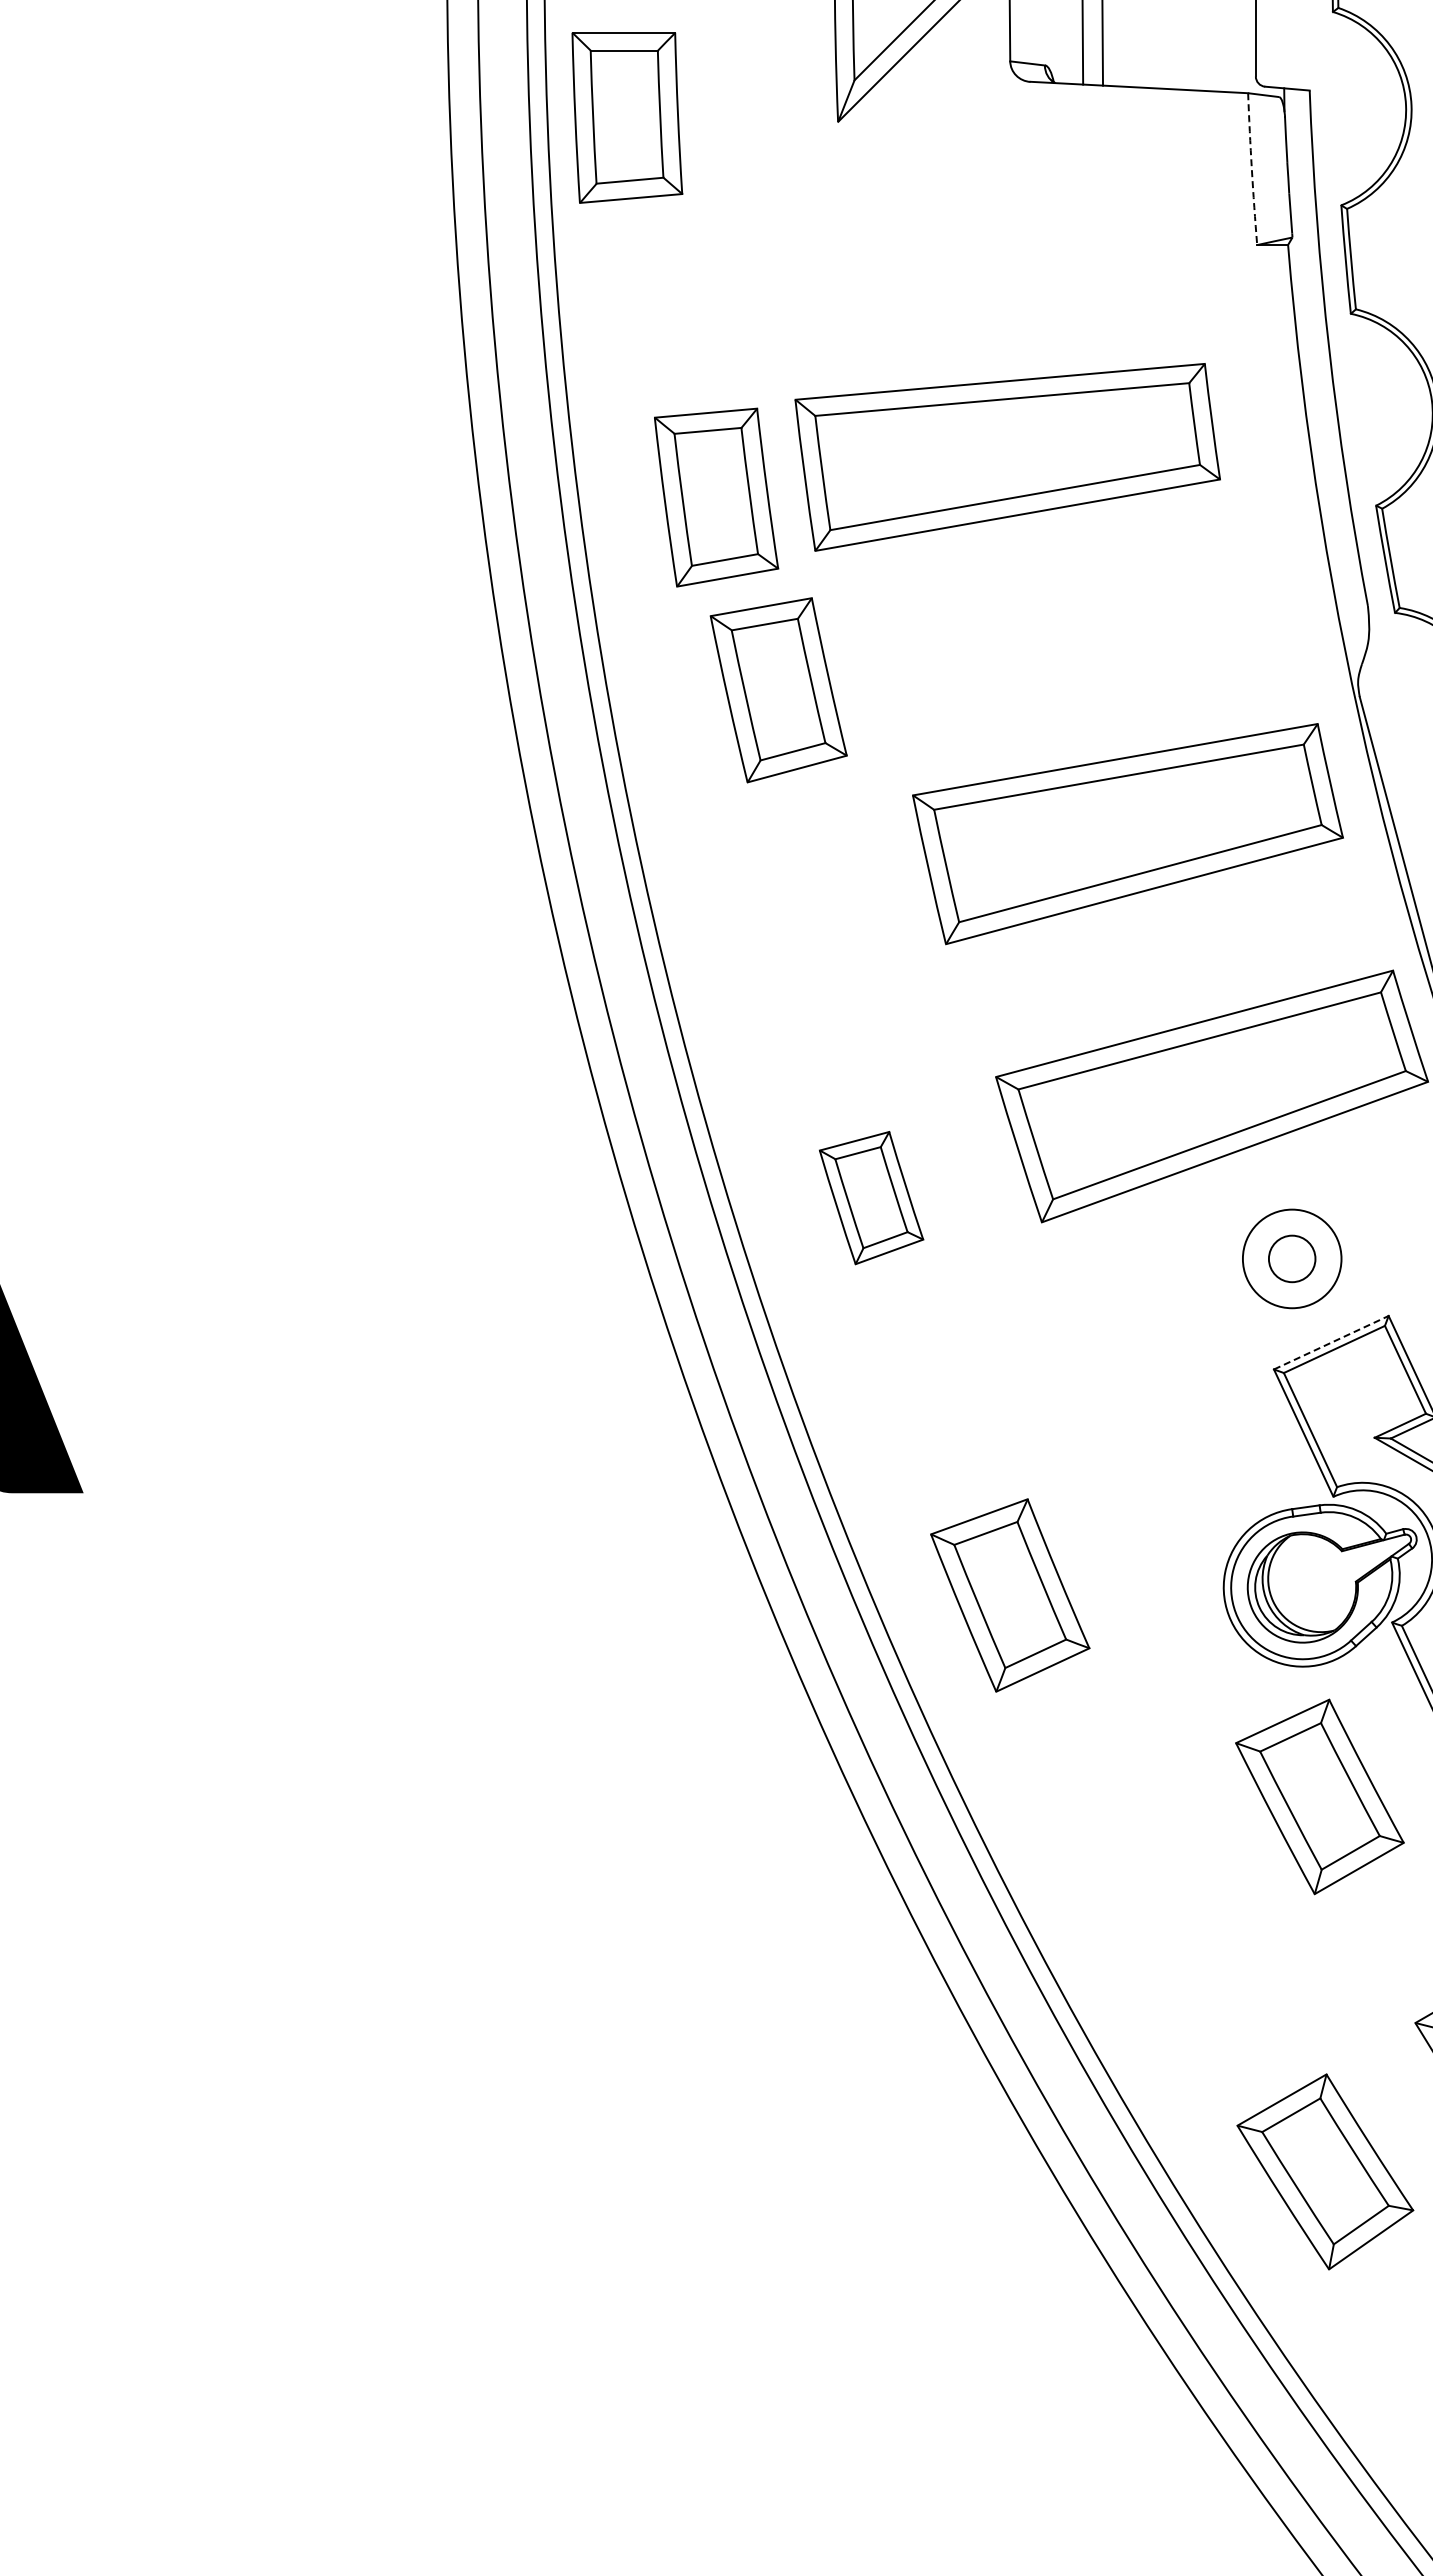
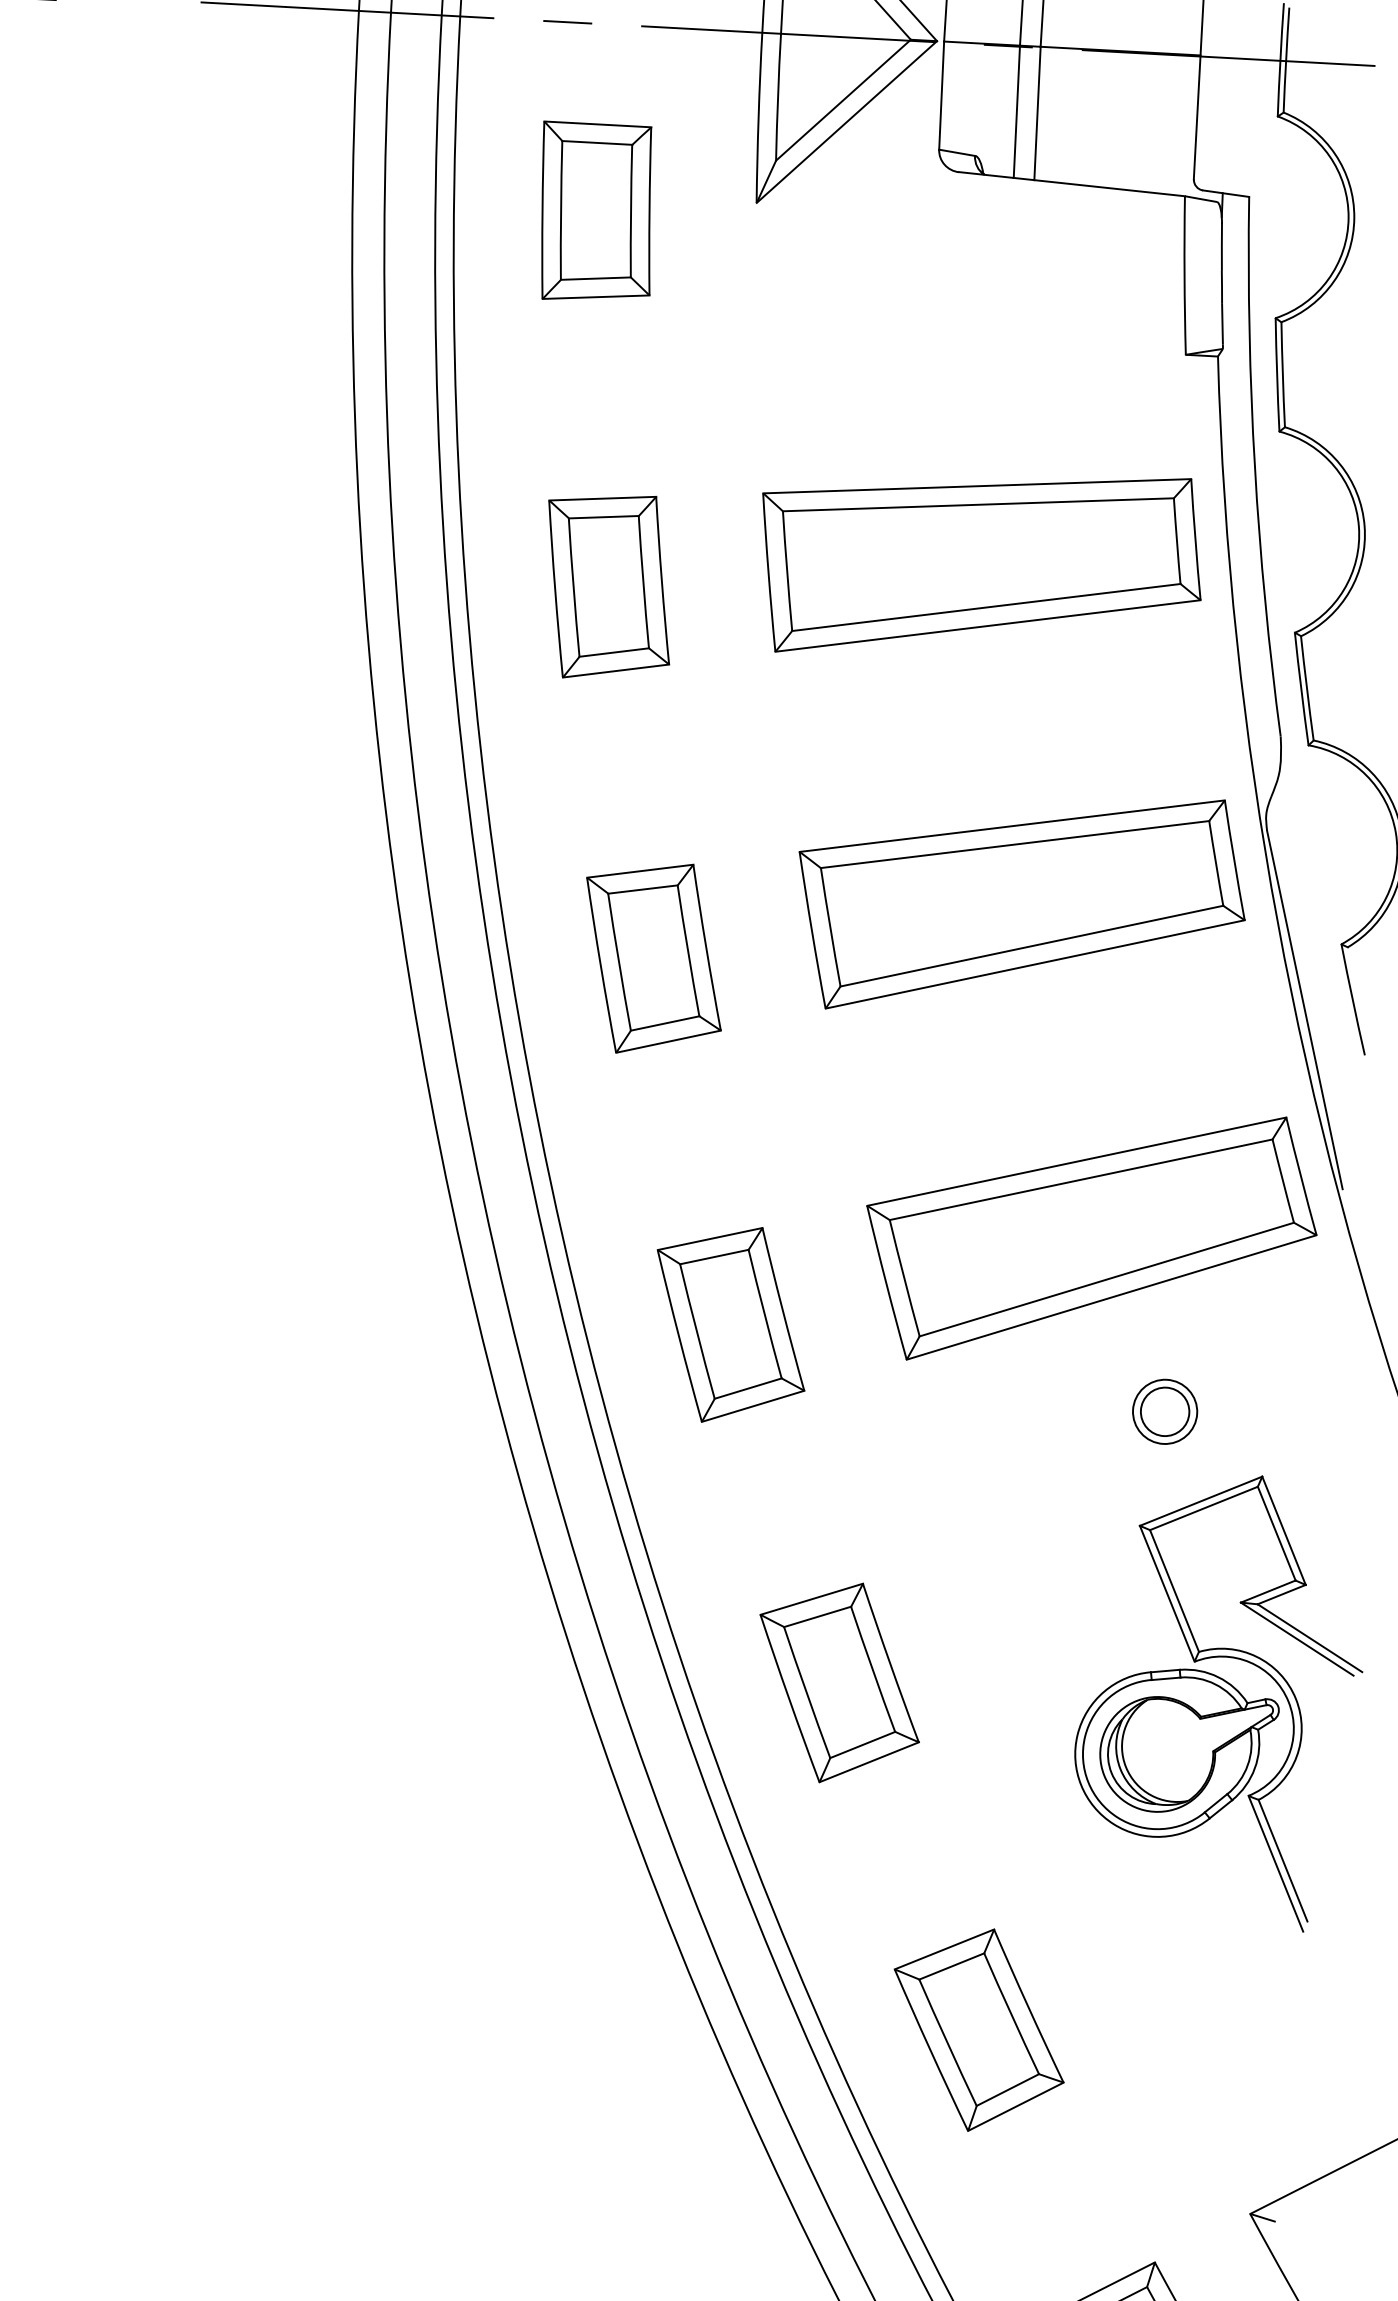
part: (627, 117) -> (596, 212), moved
arc: (1251, 169) -> (1184, 275), dashed -> solid
part: (1007, 457) -> (980, 565), moved
part: (778, 690) -> (653, 958), moved
part: (1127, 834) -> (1020, 904), moved
part: (871, 1197) -> (730, 1324), size x1.43
circle: (1292, 1258) -> (1165, 1411), size x0.62
line: (1331, 1342) -> (1201, 1501), dashed -> solid
part: (1010, 1595) -> (839, 1682), moved
part: (1319, 1796) -> (978, 2029), moved

